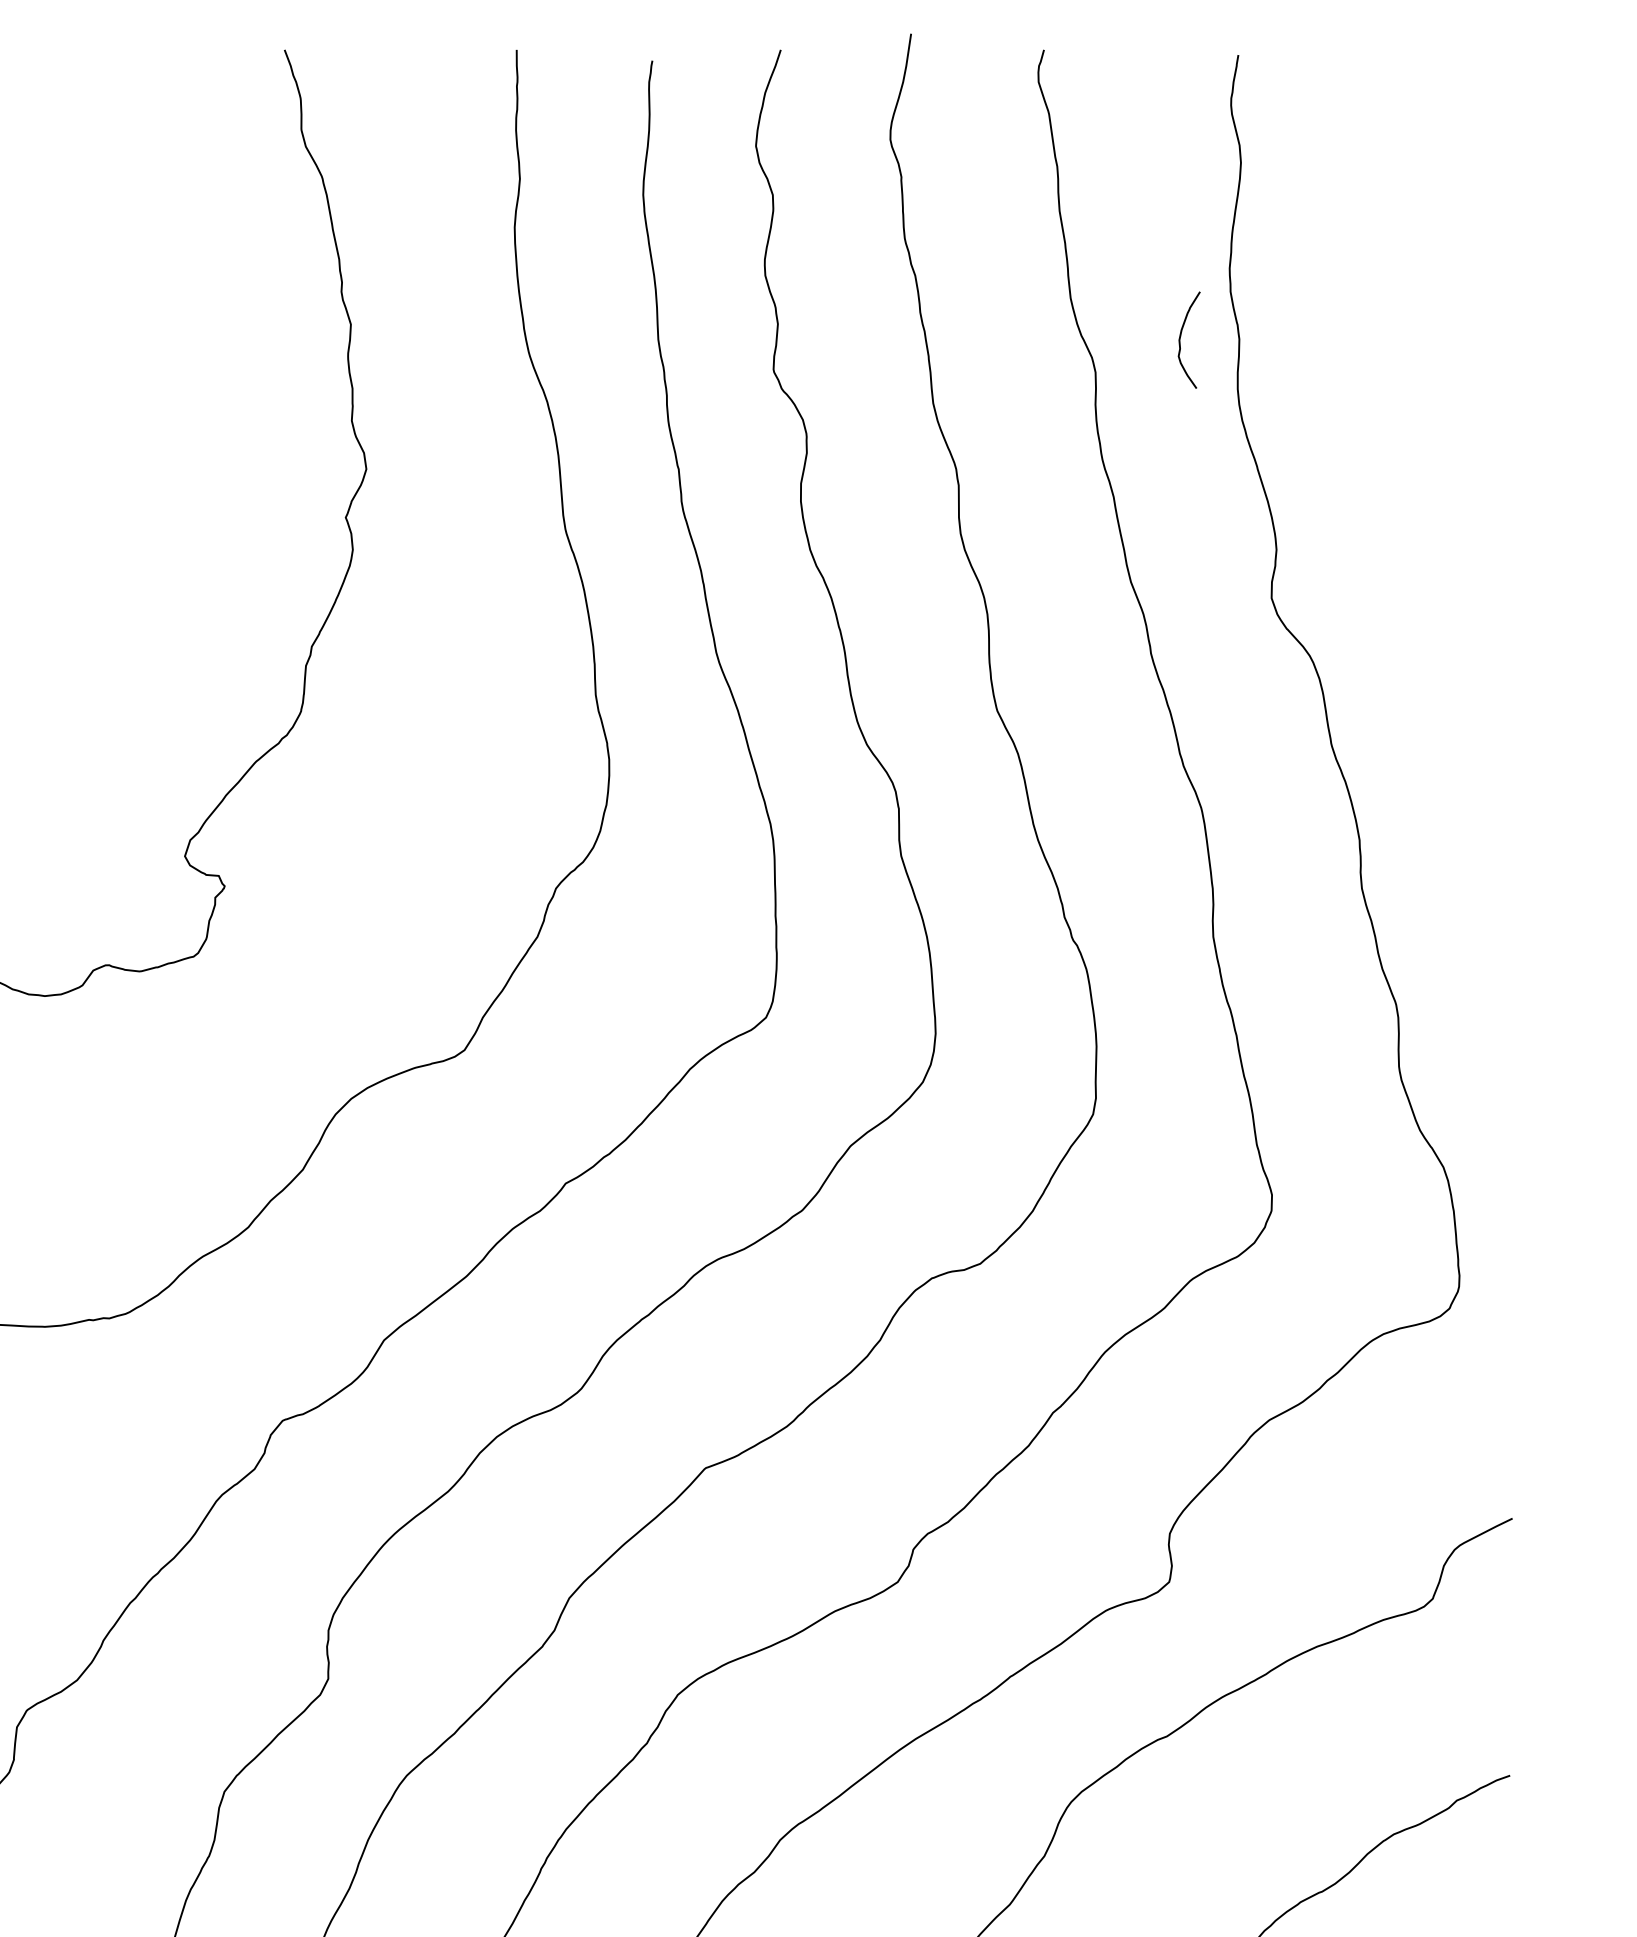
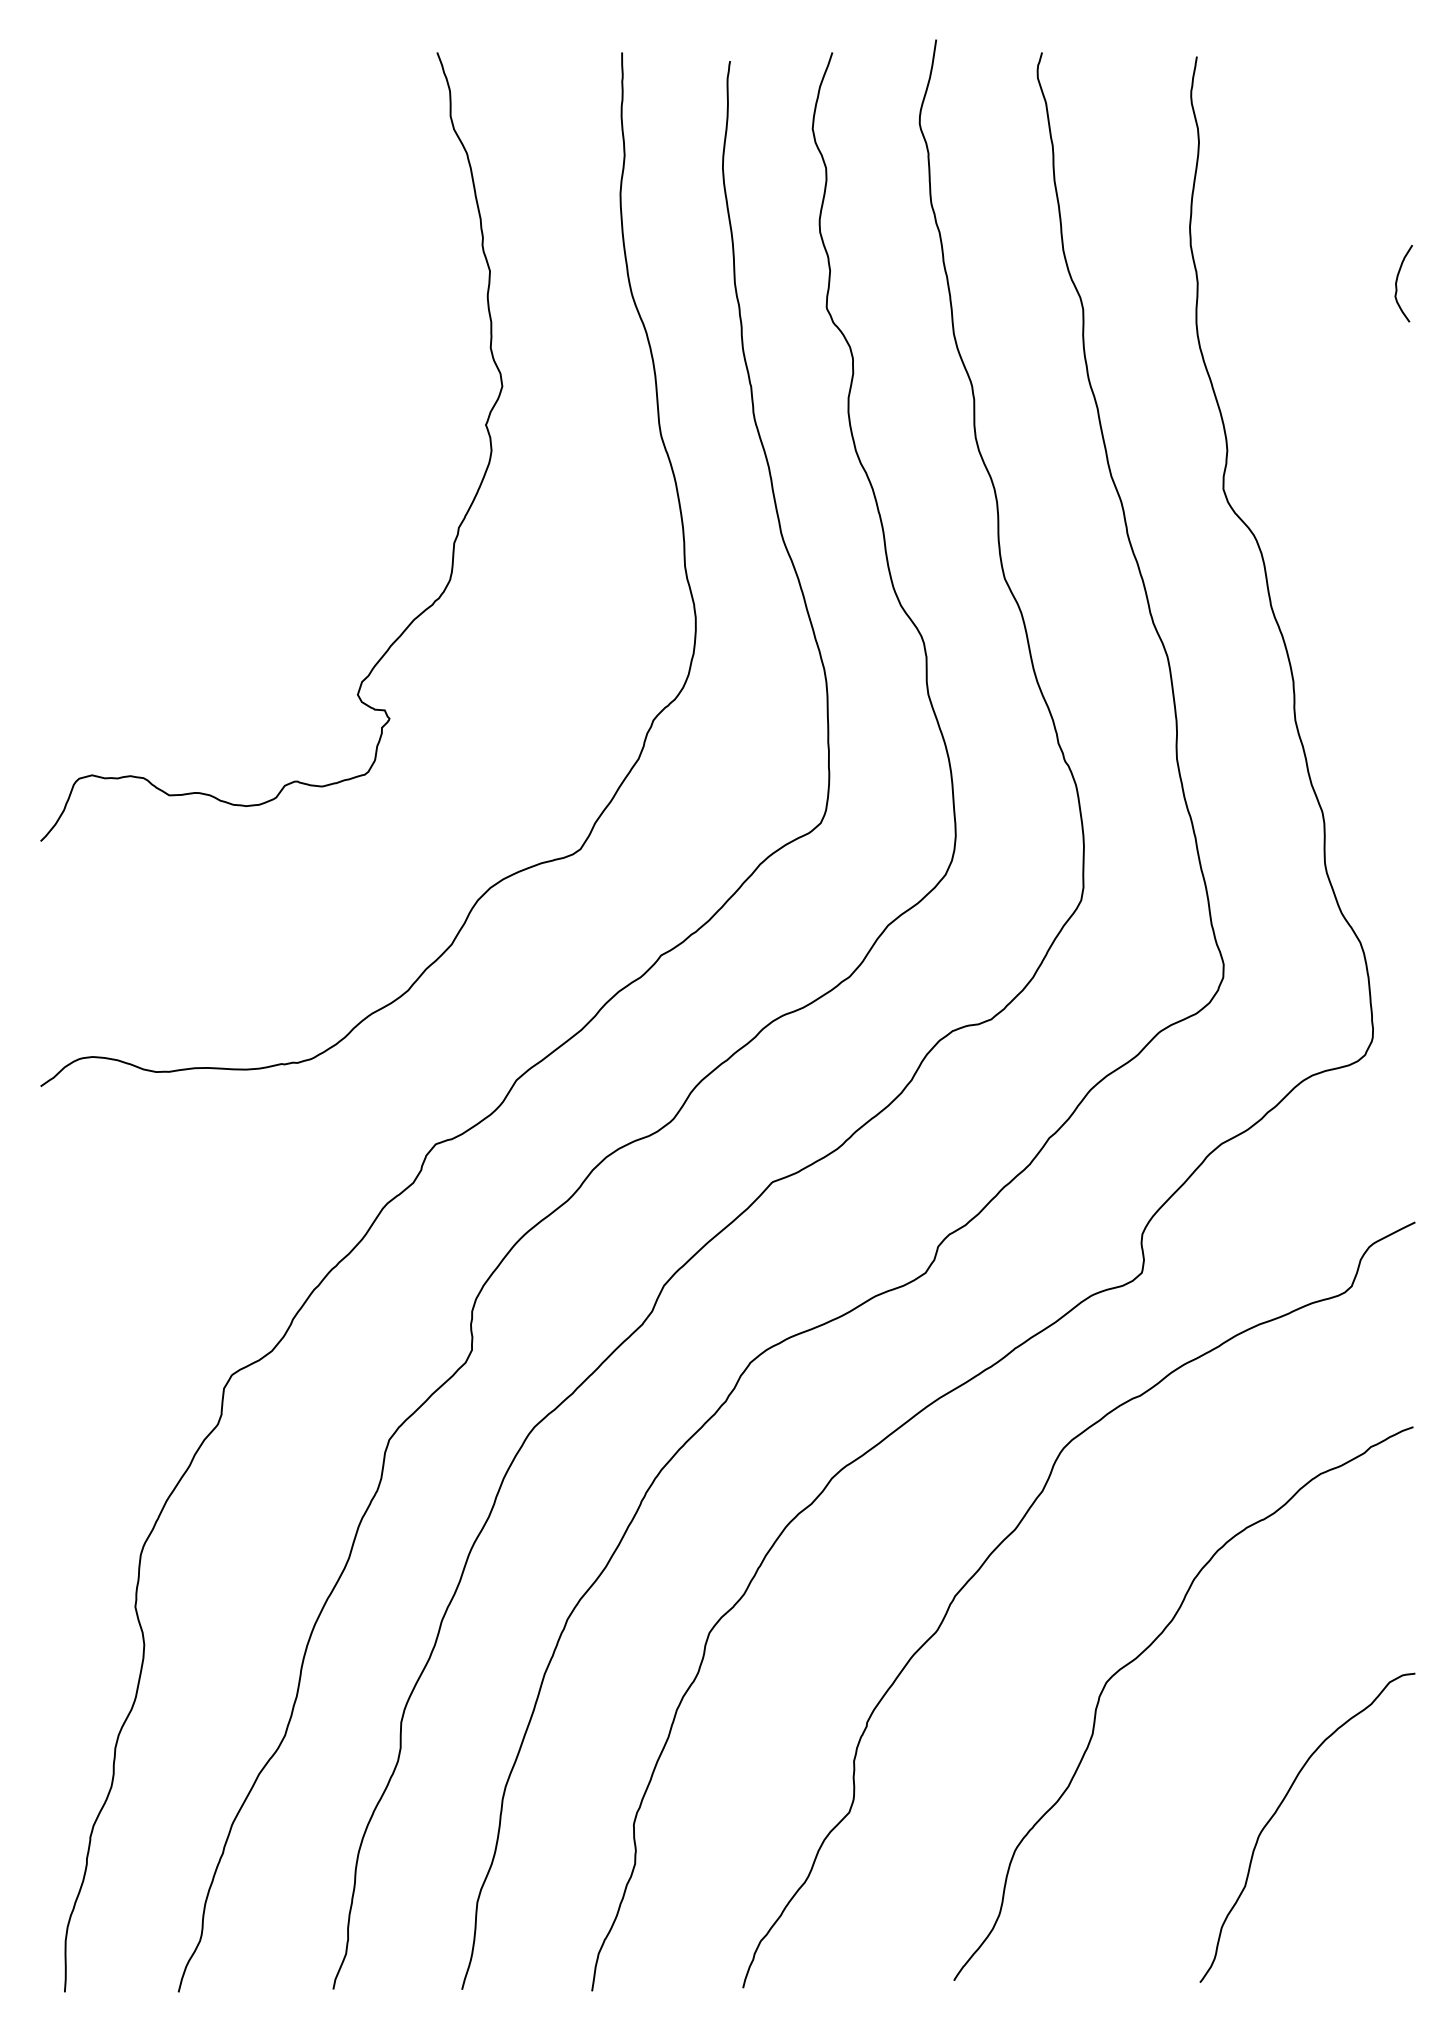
curve: (1181, 338) -> (1397, 282), moved

